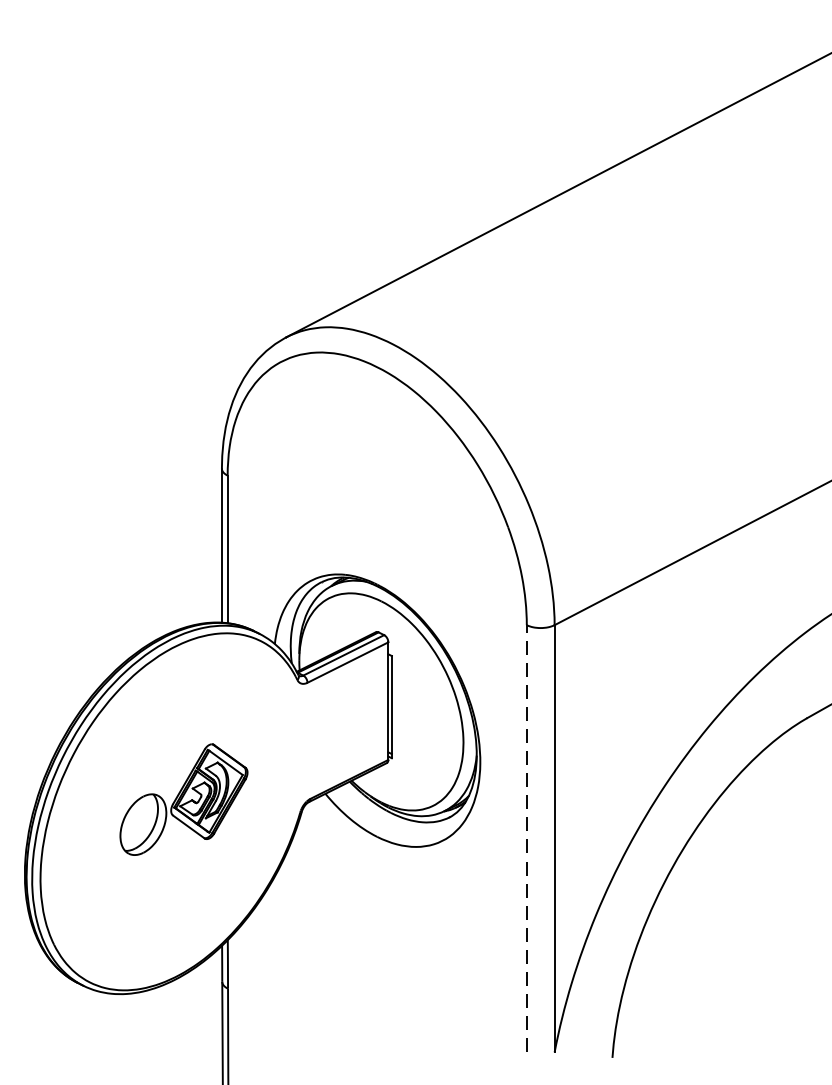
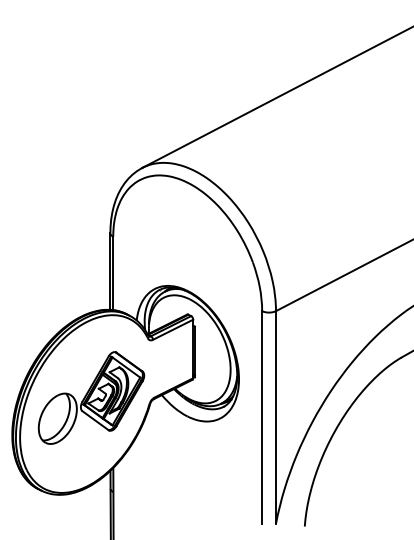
part: (183, 798) -> (91, 397), size x1.67
line: (527, 836) -> (262, 416), dashed -> solid

